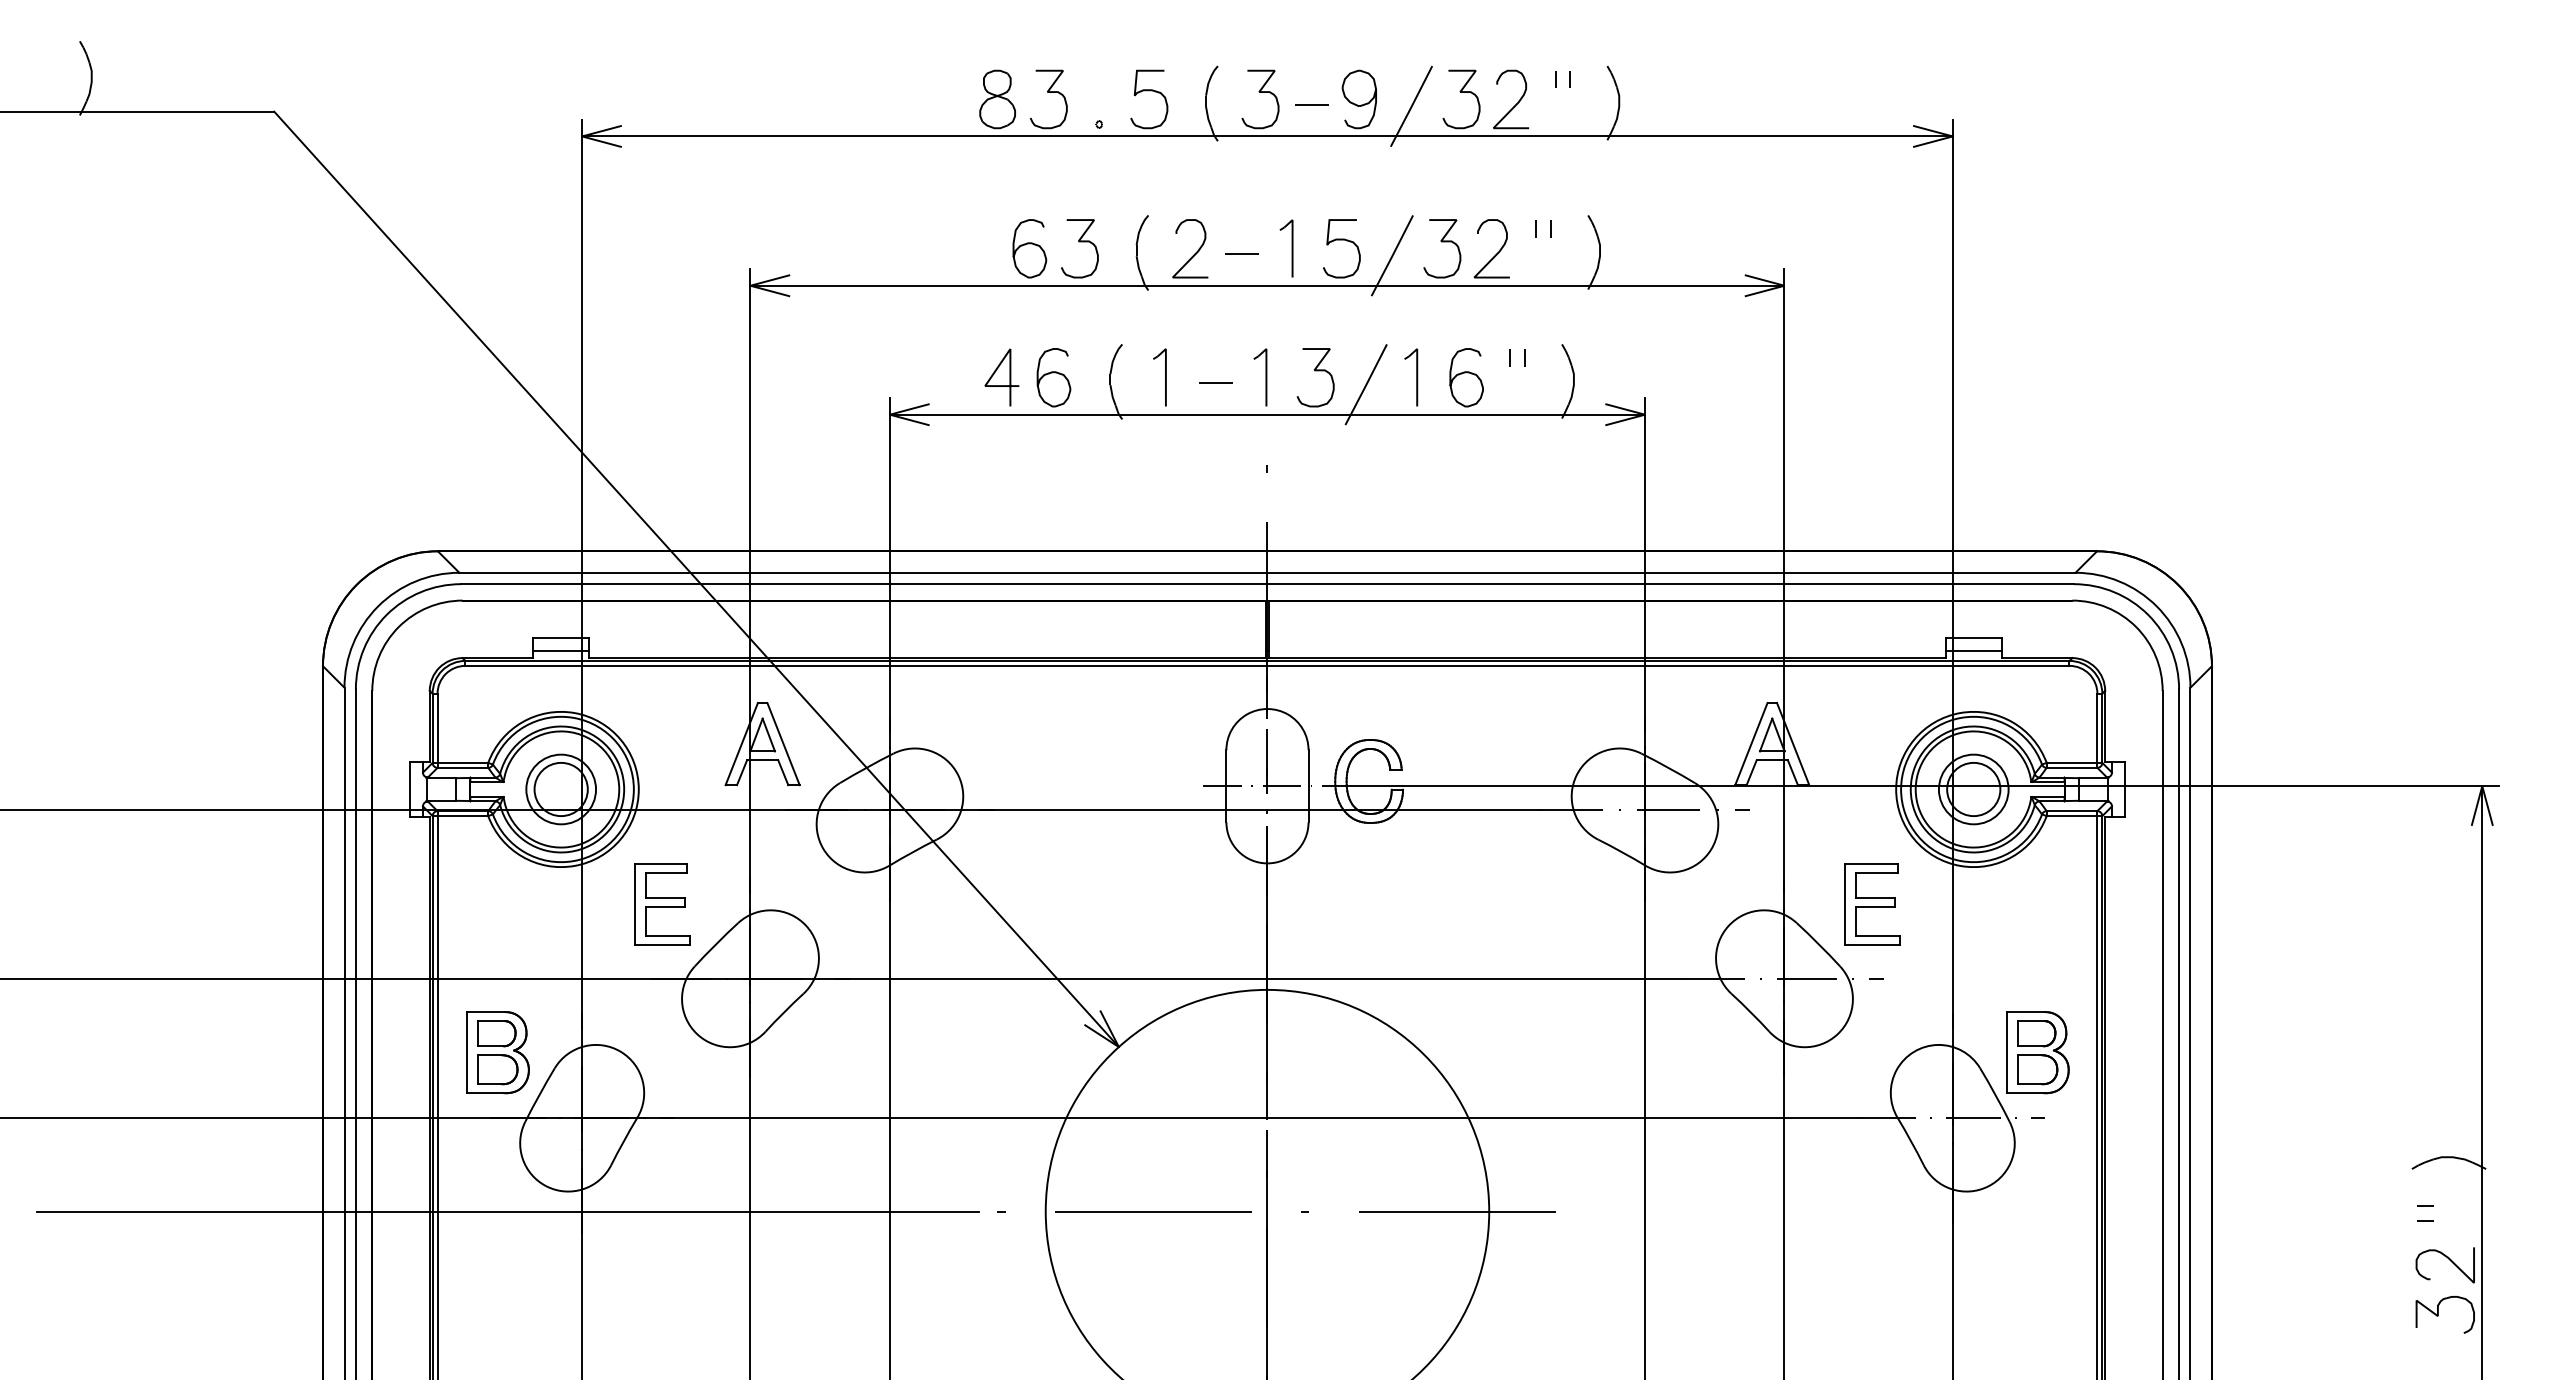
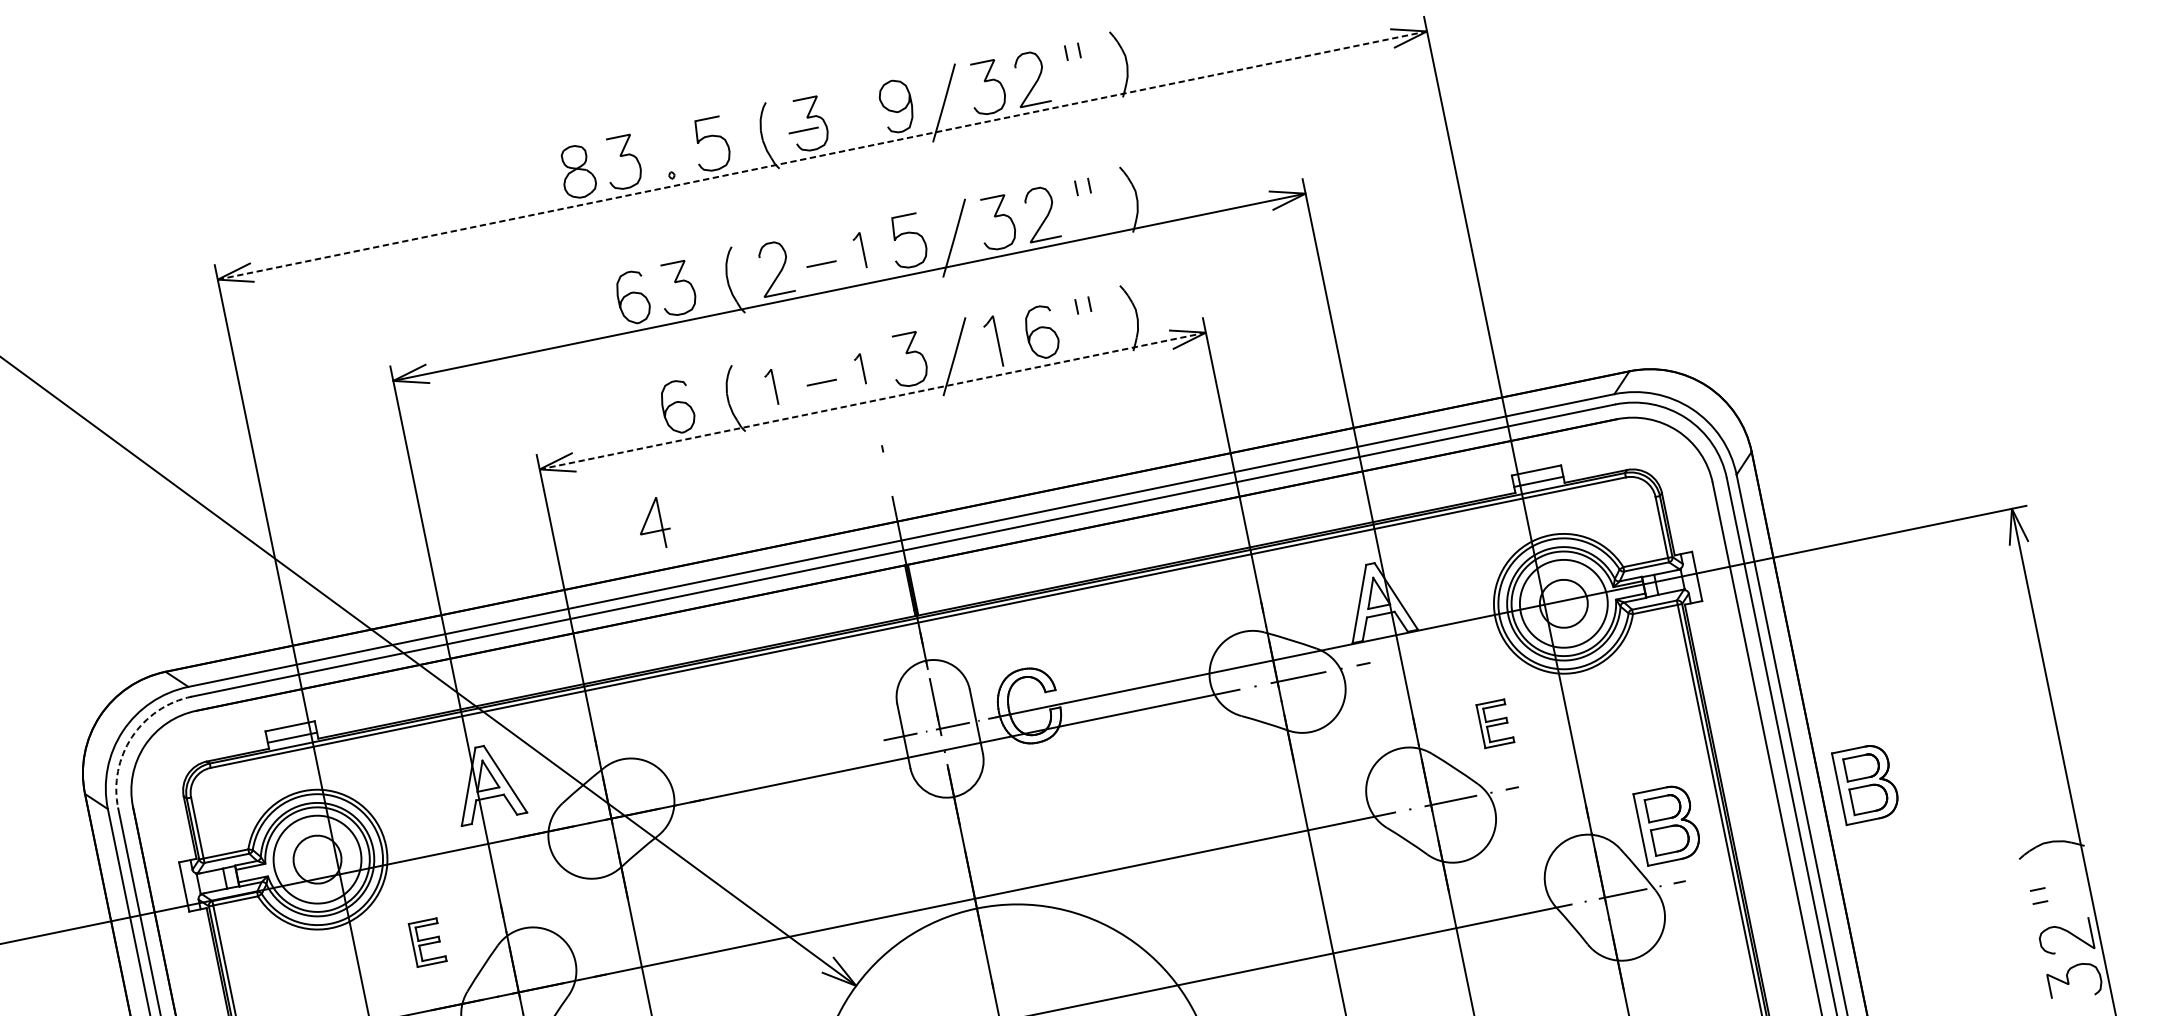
line: (1311, 104) -> (803, 130), moved
line: (1267, 136) -> (822, 155), solid -> dashed
part: (1286, 248) -> (859, 250), size x0.7
line: (994, 374) -> (646, 522), moved
part: (1159, 377) -> (770, 387), size x0.7
part: (1260, 377) -> (859, 369), size x0.6
line: (1267, 414) -> (872, 400), solid -> dashed
arc: (386, 614) -> (131, 736), solid -> dashed
circle: (561, 789) -> (317, 859), size x1.4
circle: (1973, 789) -> (1563, 603), size x1.4
part: (662, 904) -> (427, 942), size x0.6
part: (1872, 904) -> (1495, 723), size x0.6
part: (2262, 1052) -> (1866, 783), added

